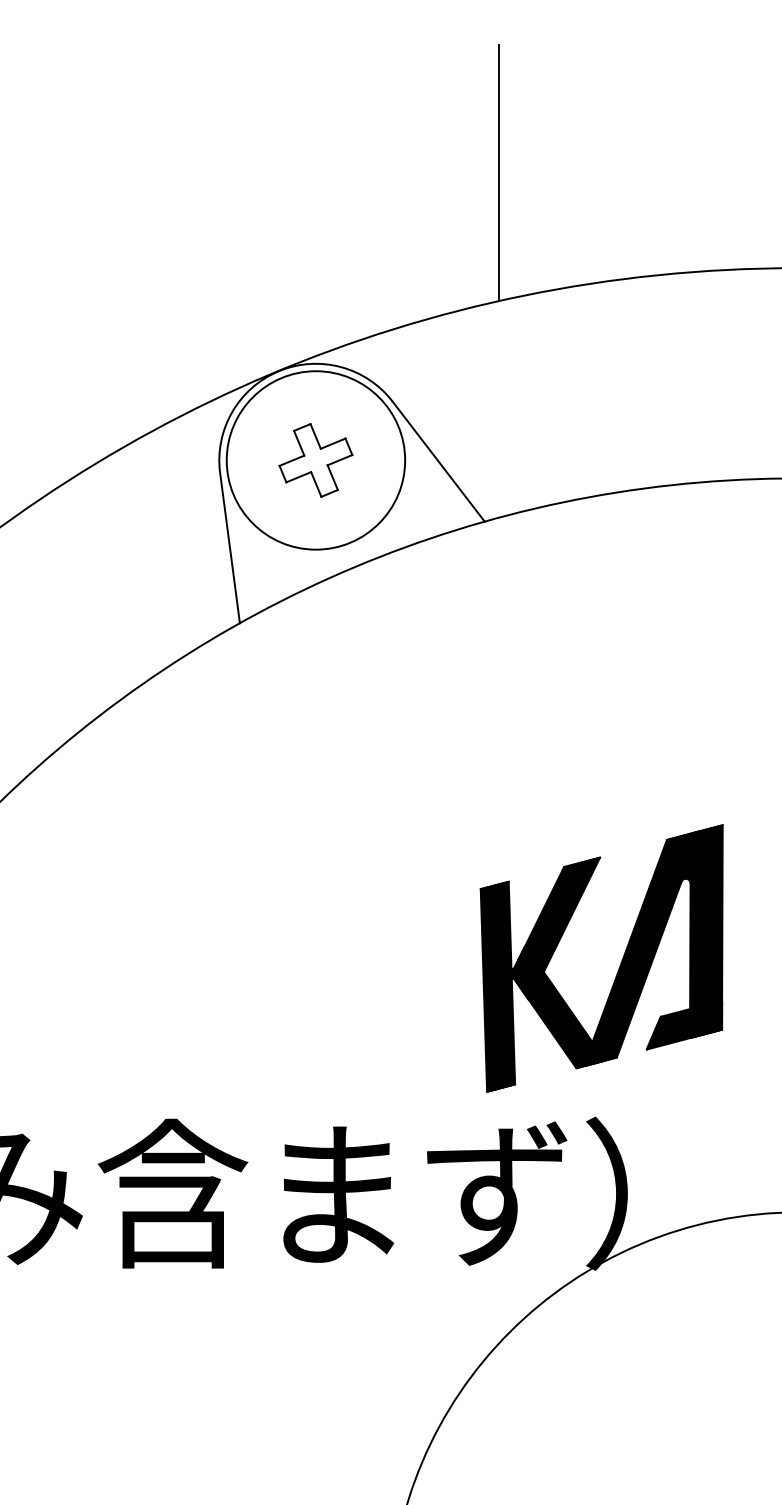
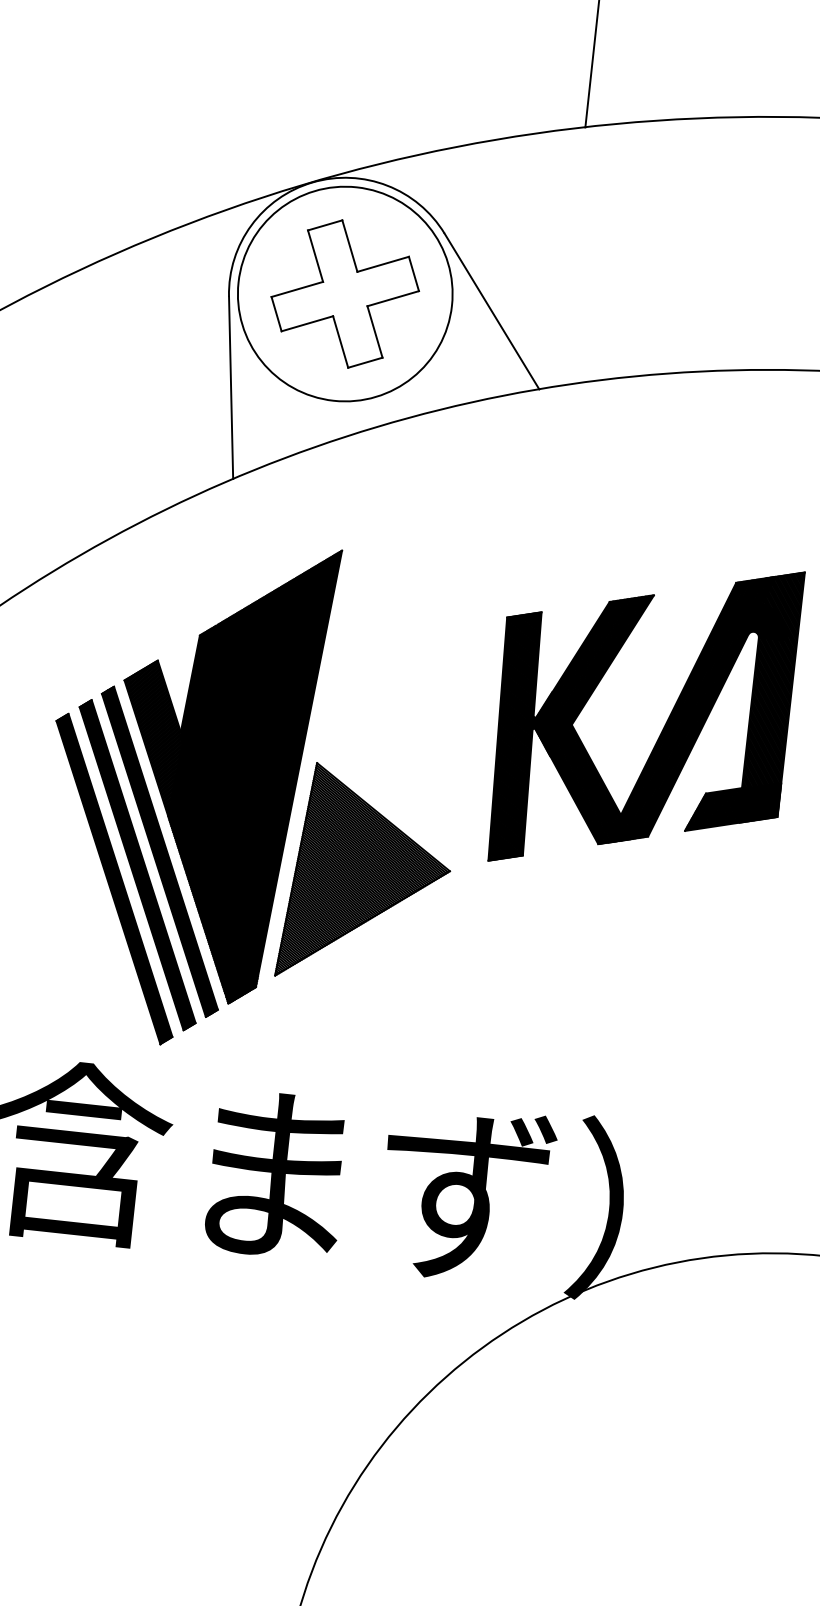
part: (315, 460) -> (344, 294), size x1.67
part: (284, 884) -> (252, 797), added
part: (619, 965) -> (663, 726), moved

